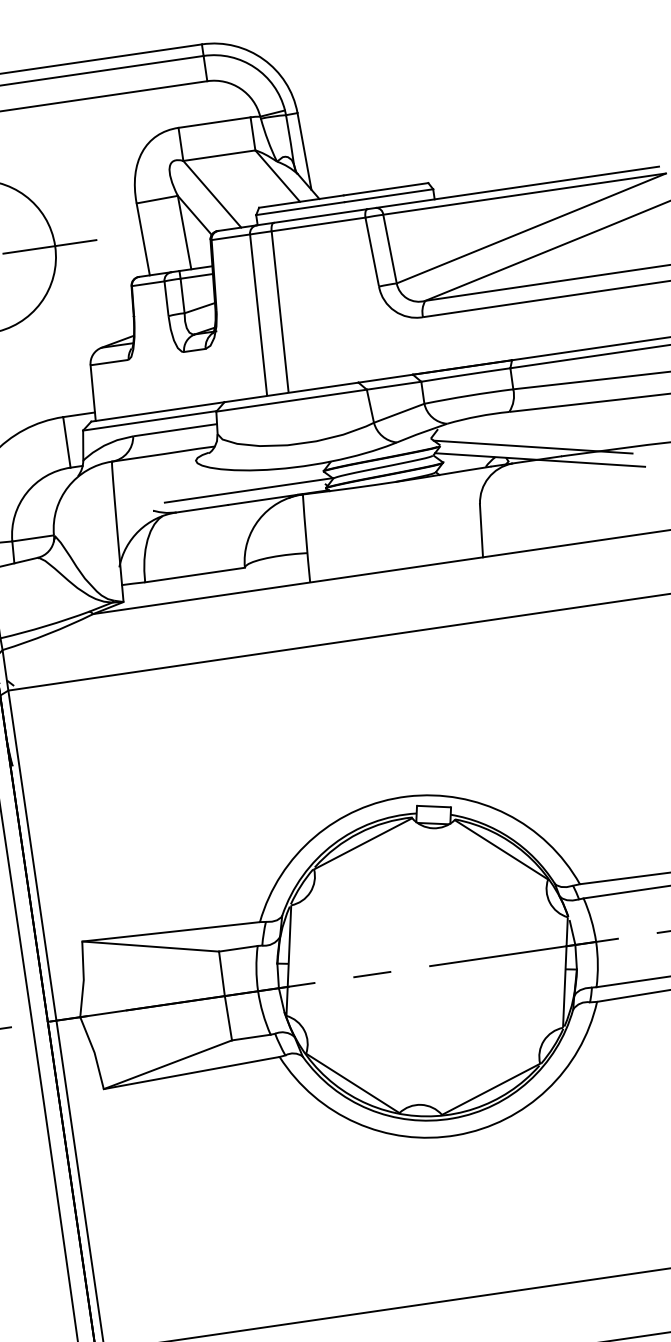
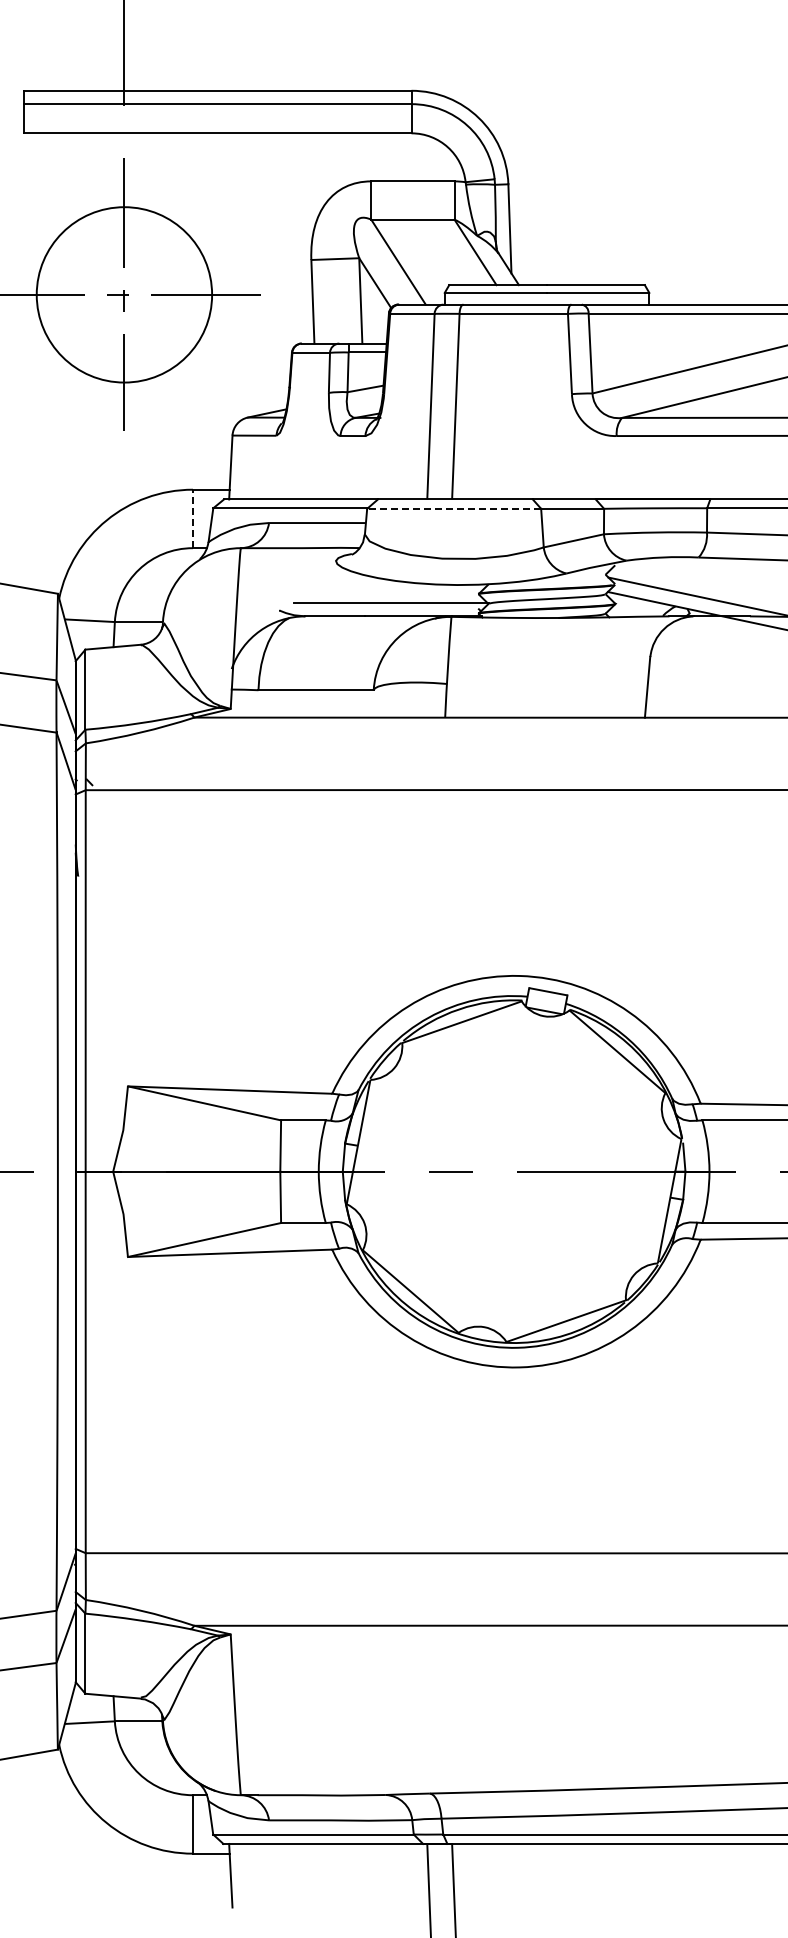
line: (291, 400) -> (454, 508), solid -> dashed
line: (66, 442) -> (192, 518), solid -> dashed

